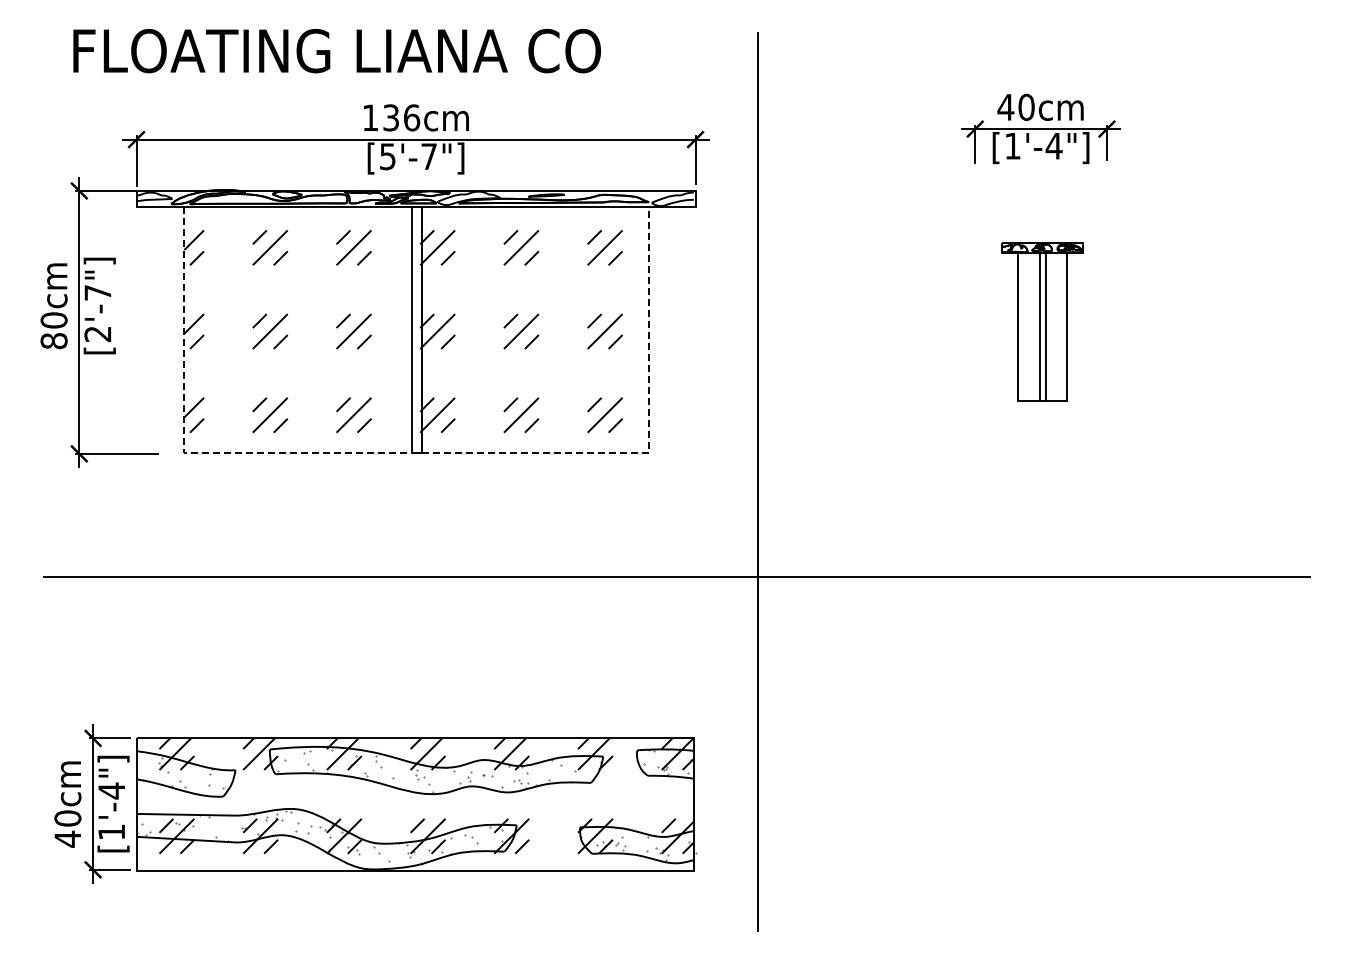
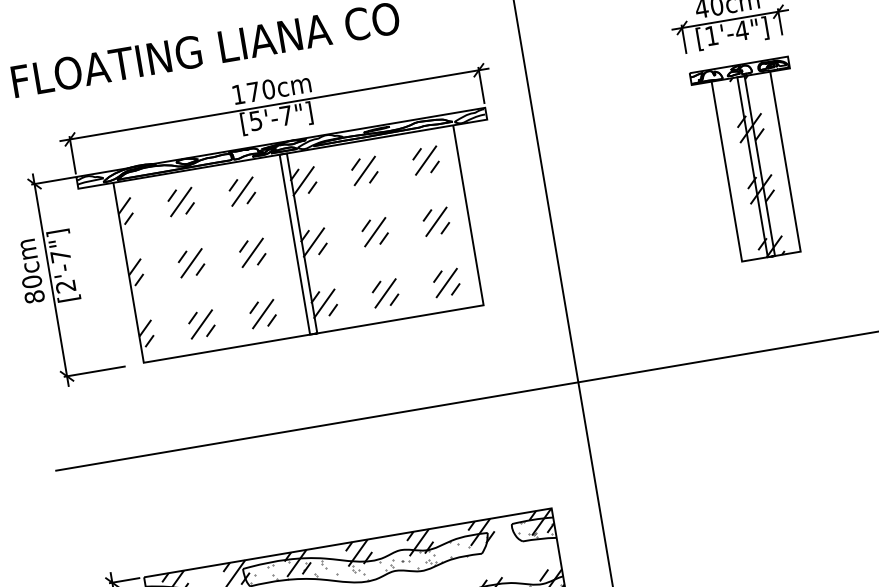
text: (401, 117) -> (261, 90), 136cm -> 170cm
part: (1042, 321) -> (755, 160), size x1.67
line: (417, 453) -> (314, 334), dashed -> solid

